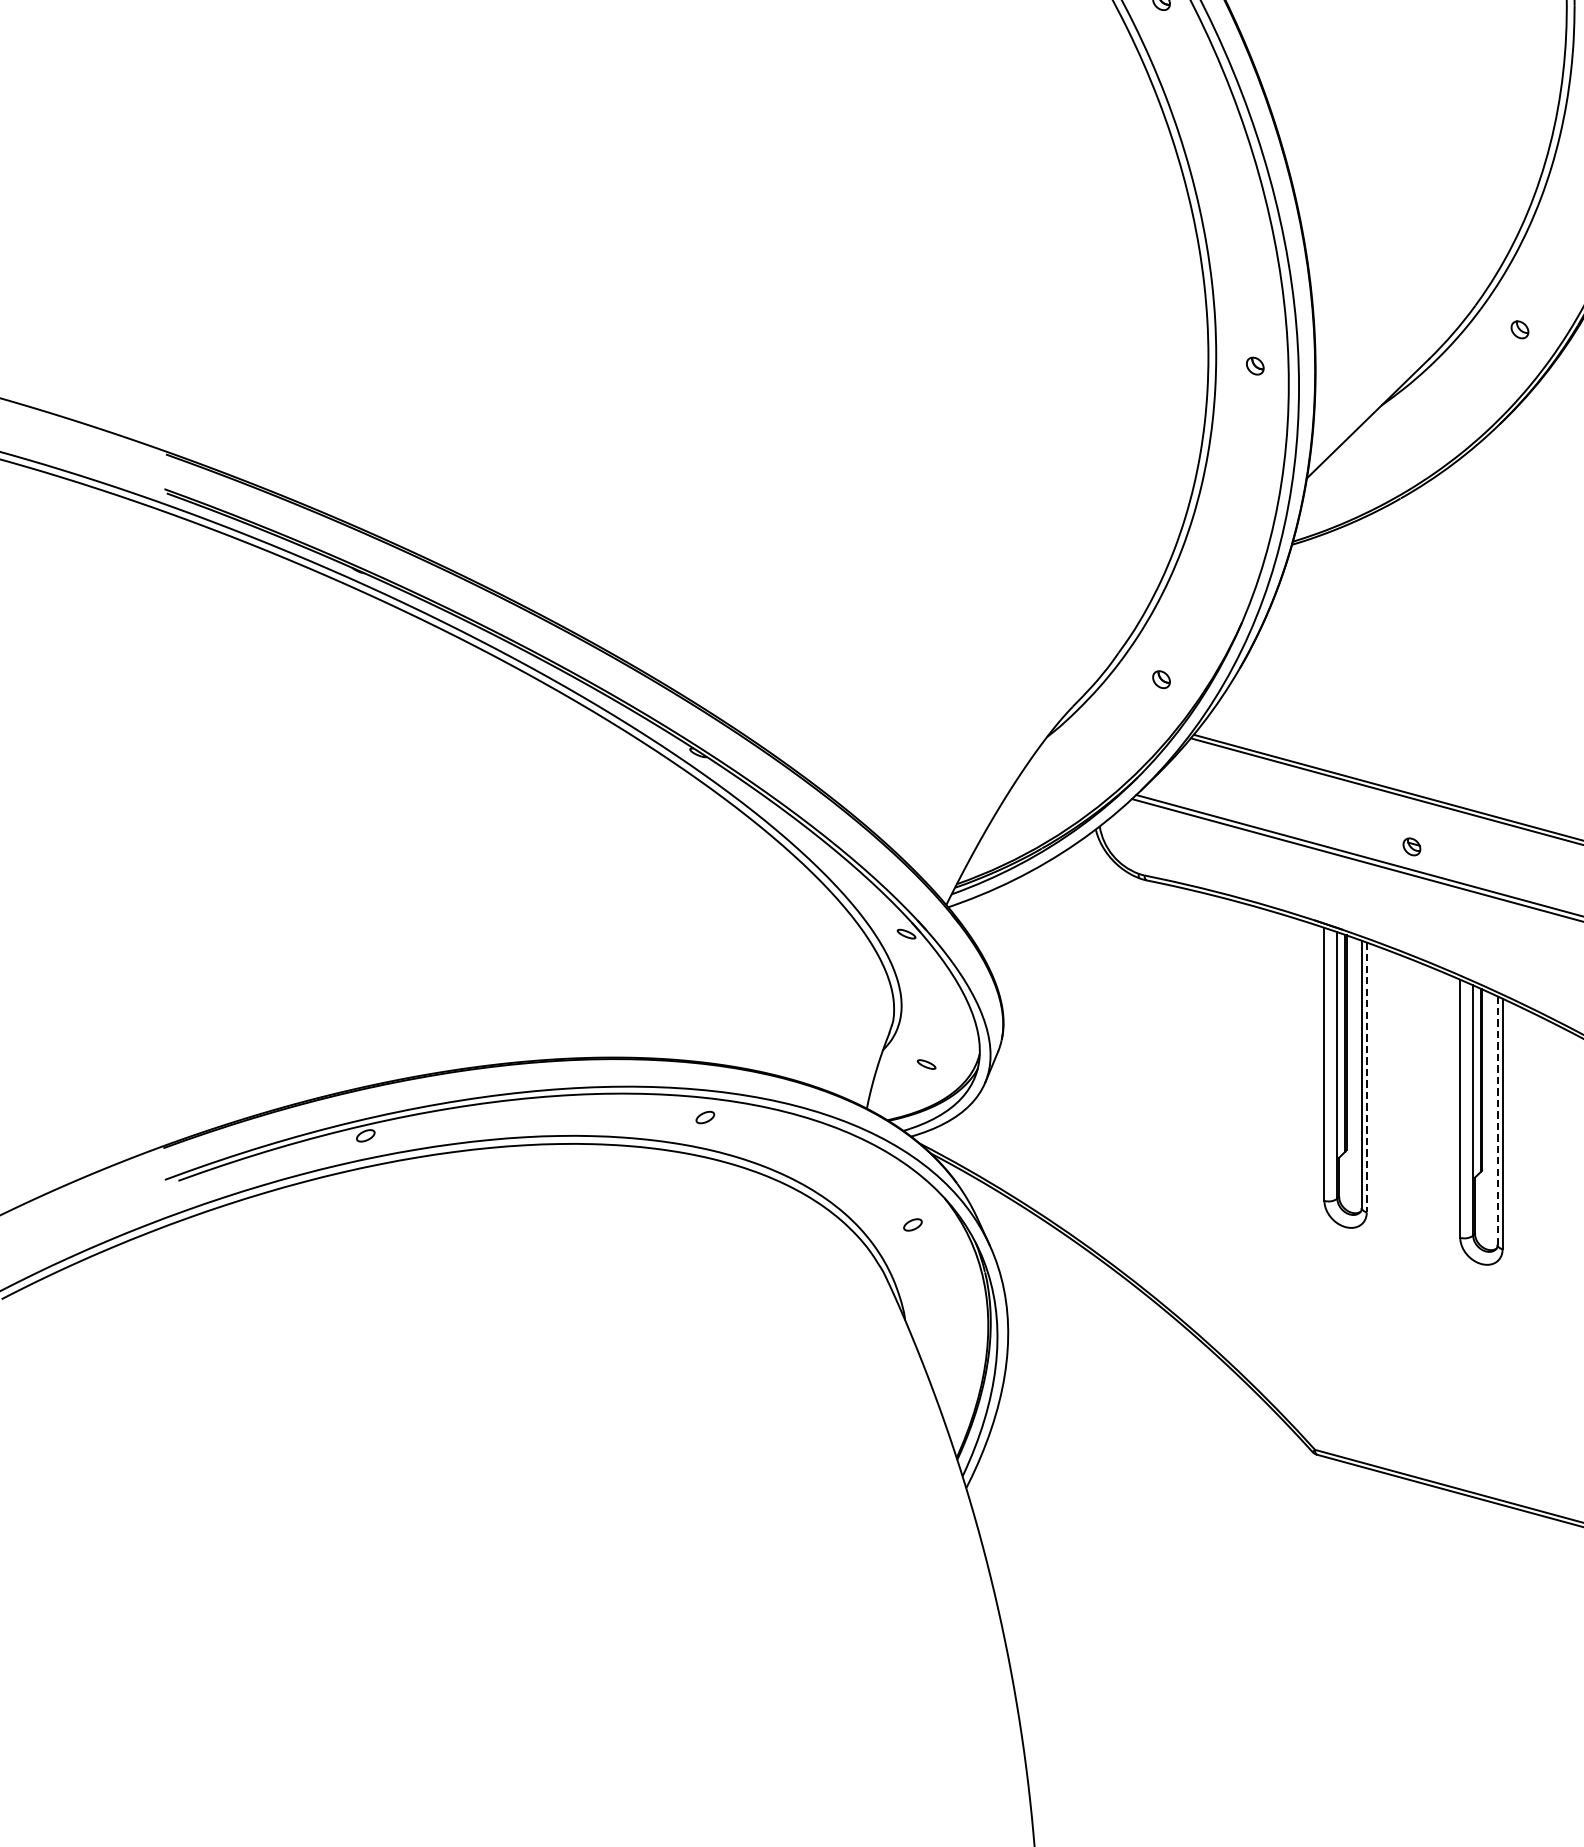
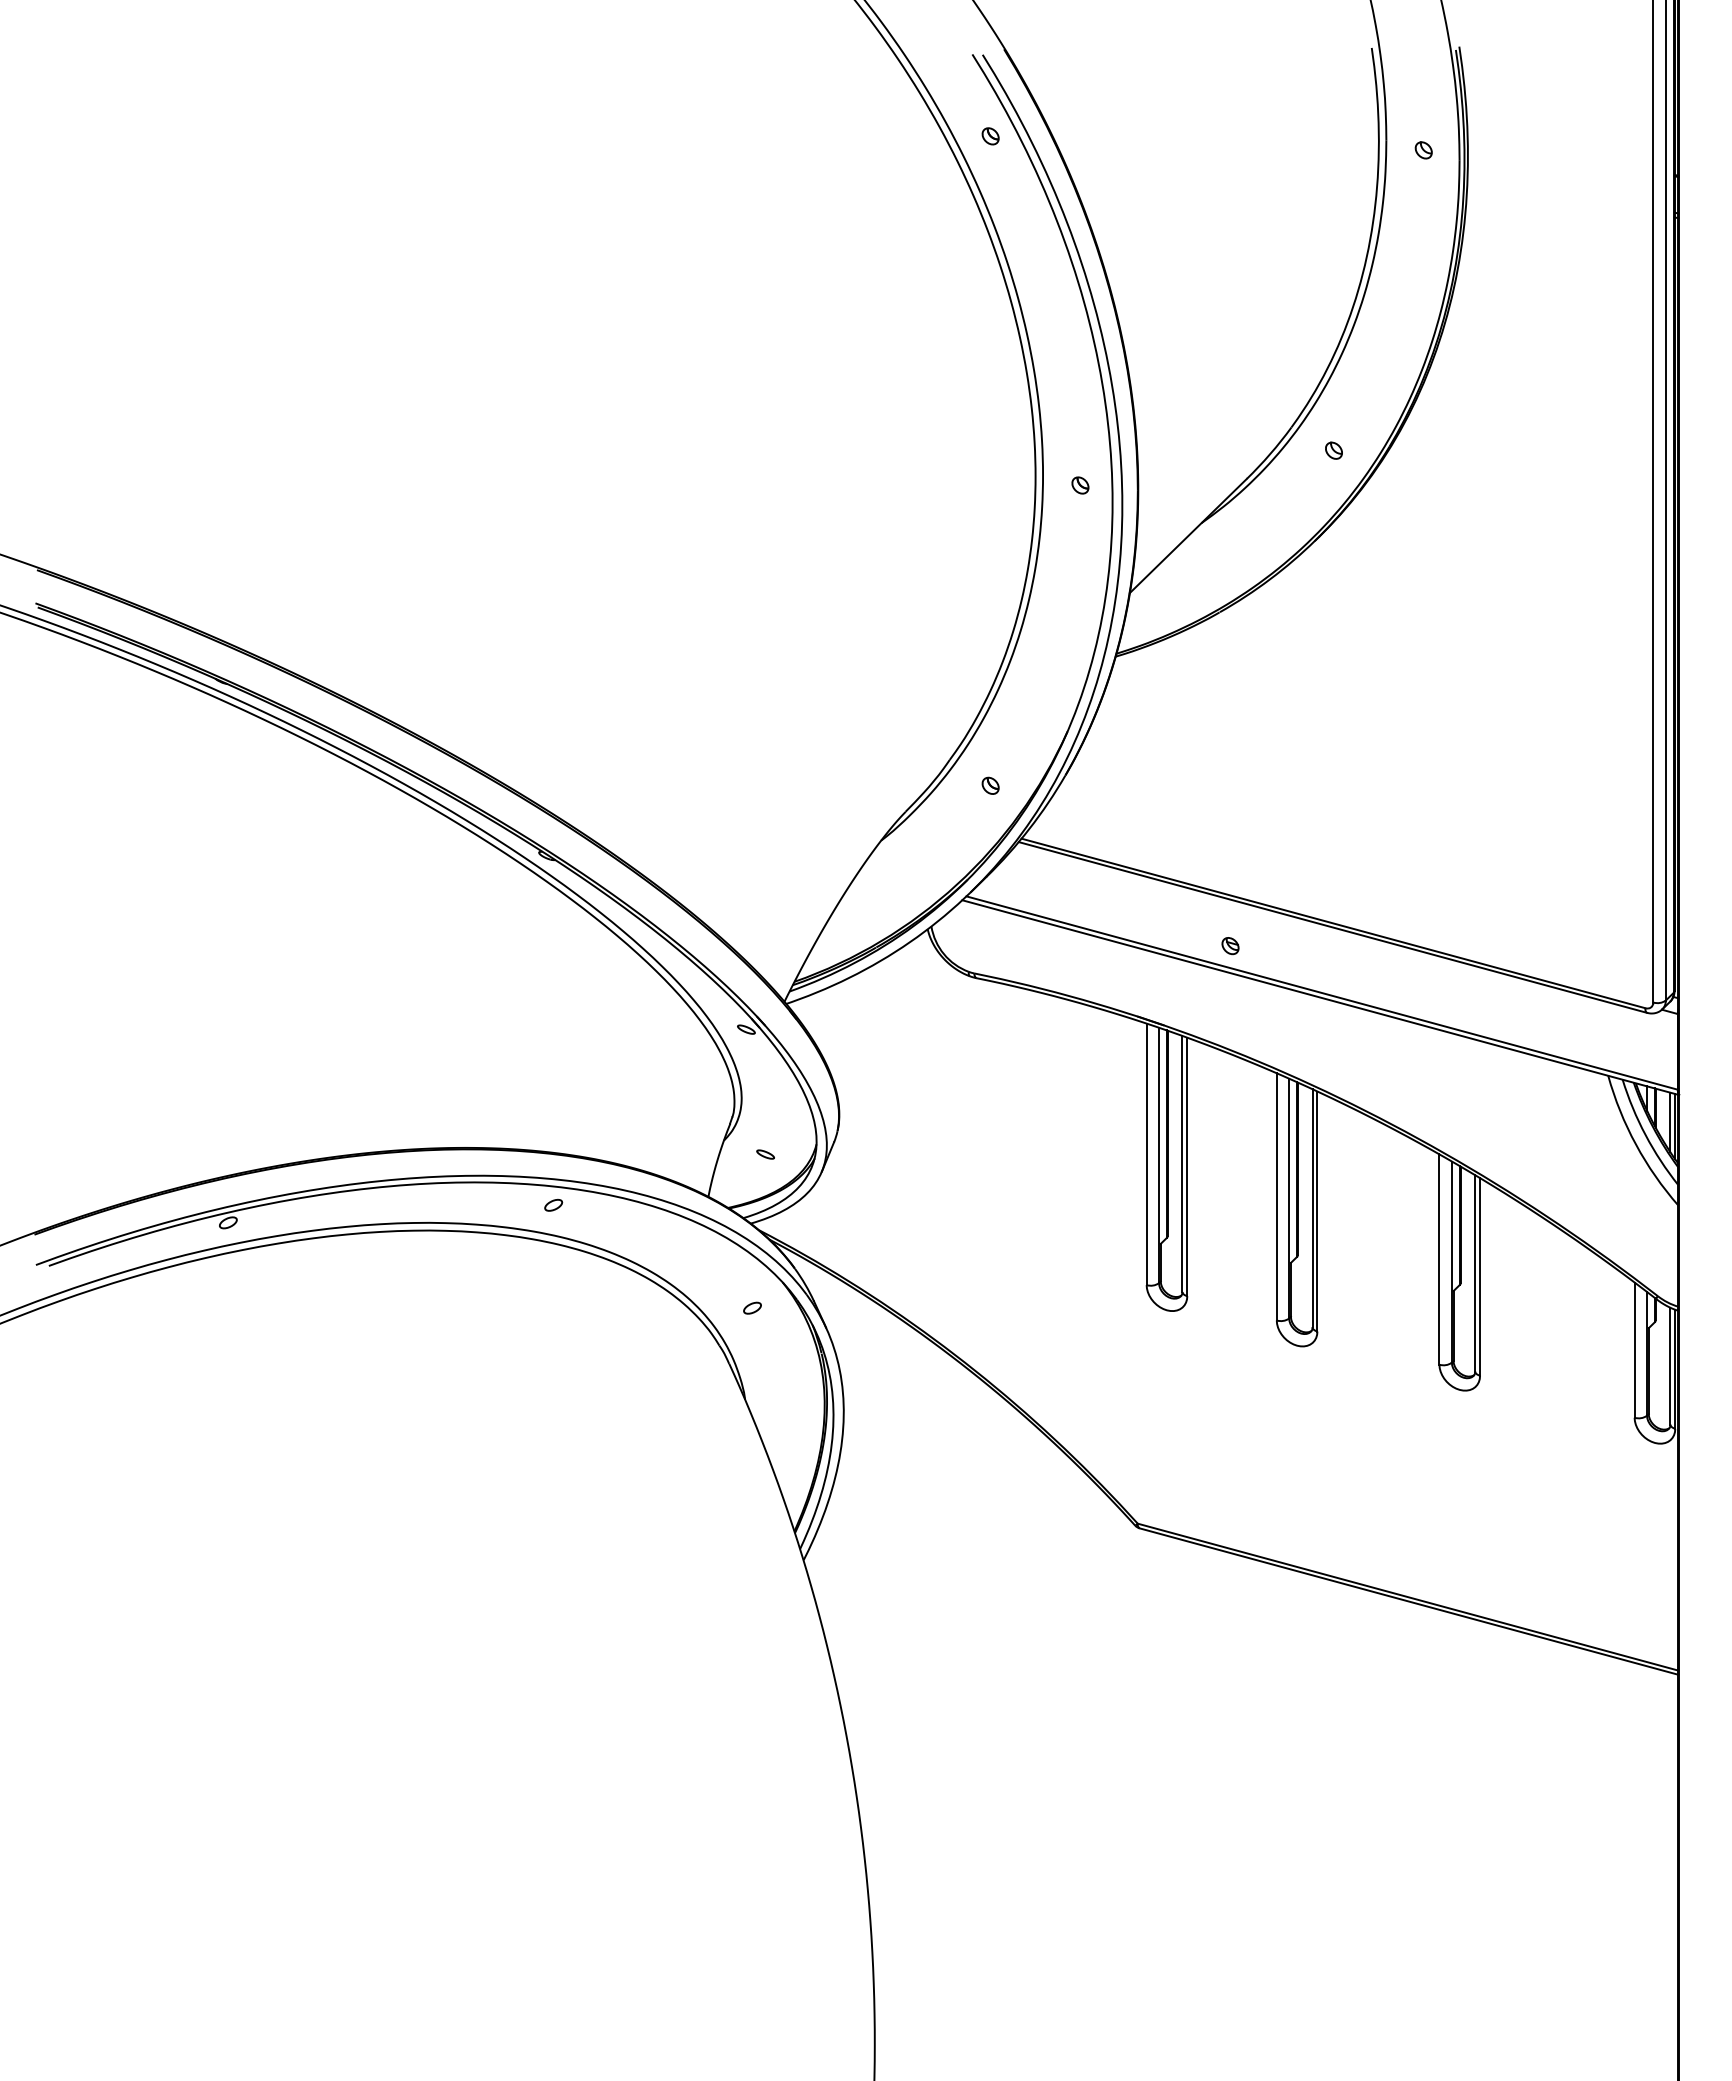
line: (1367, 1078) -> (1187, 1167), dashed -> solid
line: (1497, 1120) -> (1312, 1208), dashed -> solid

